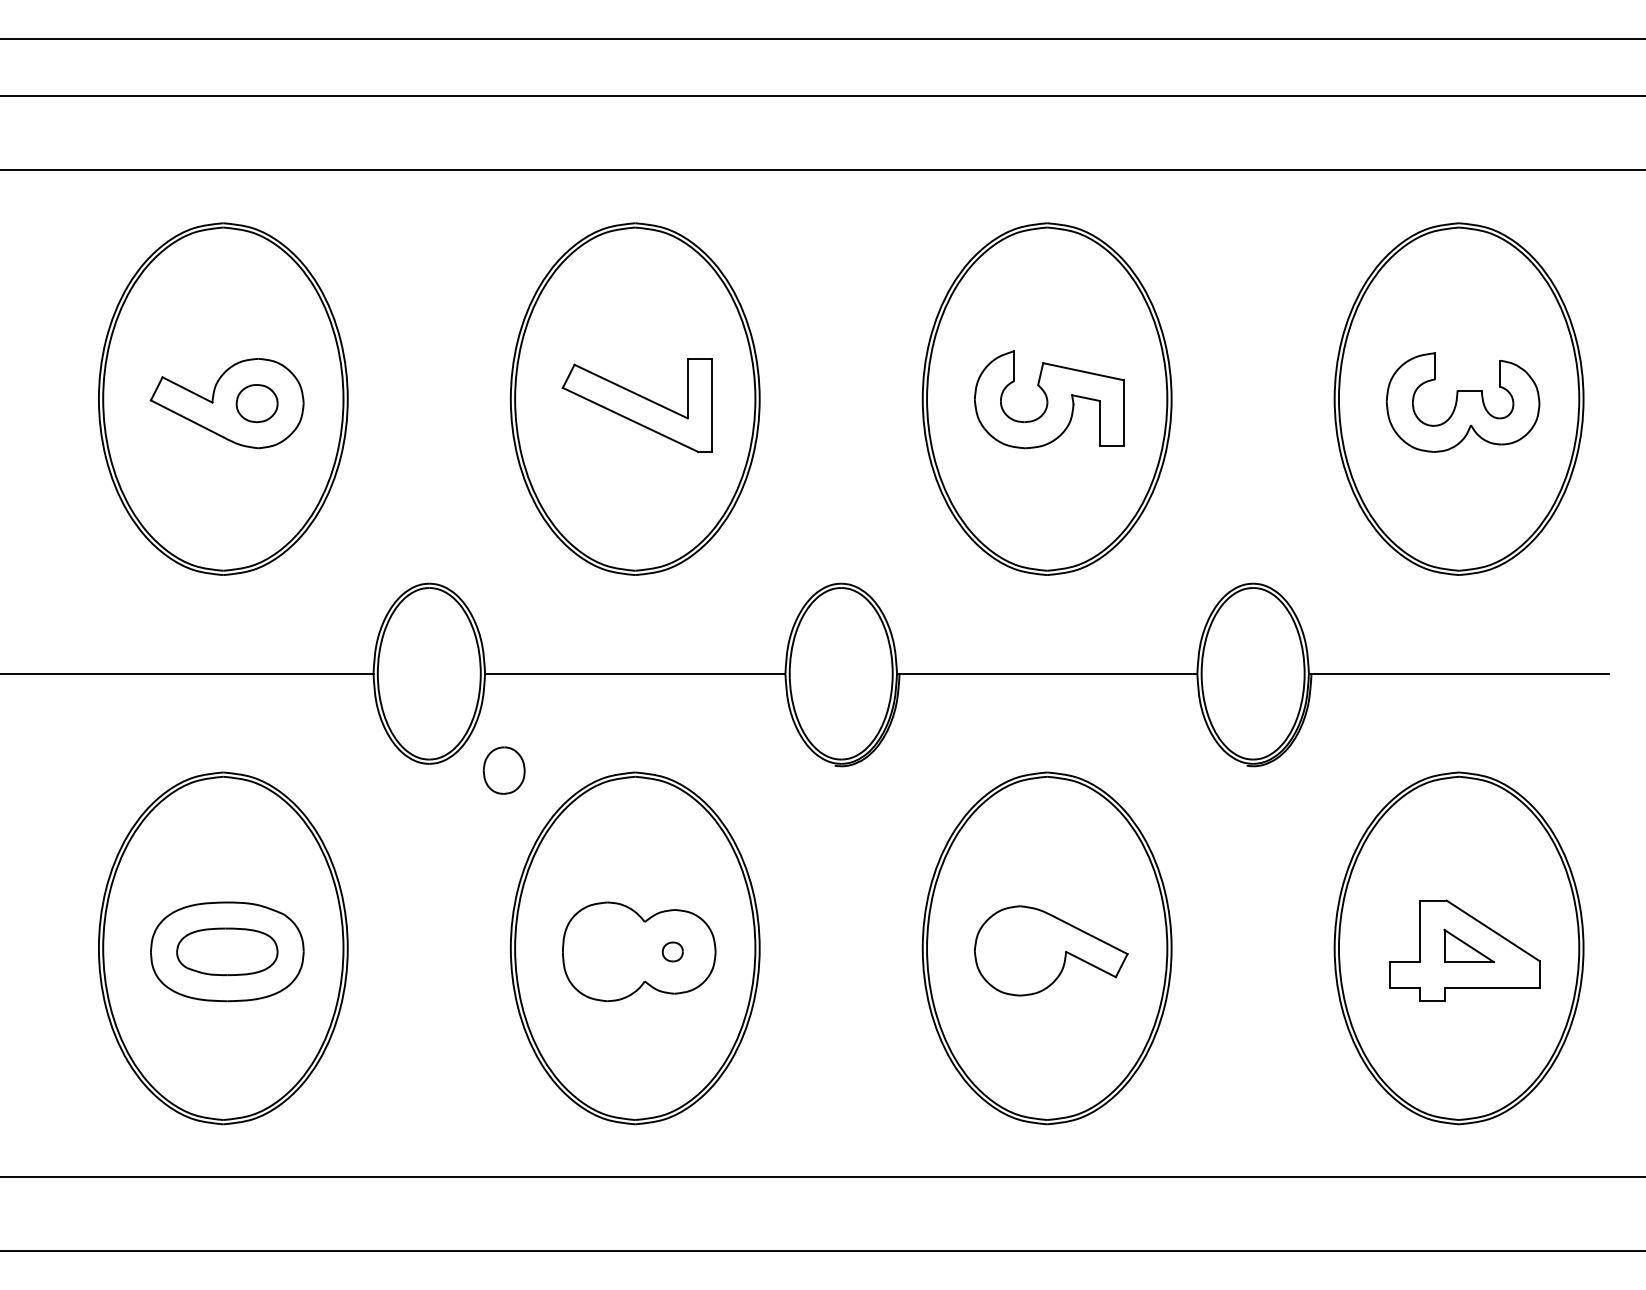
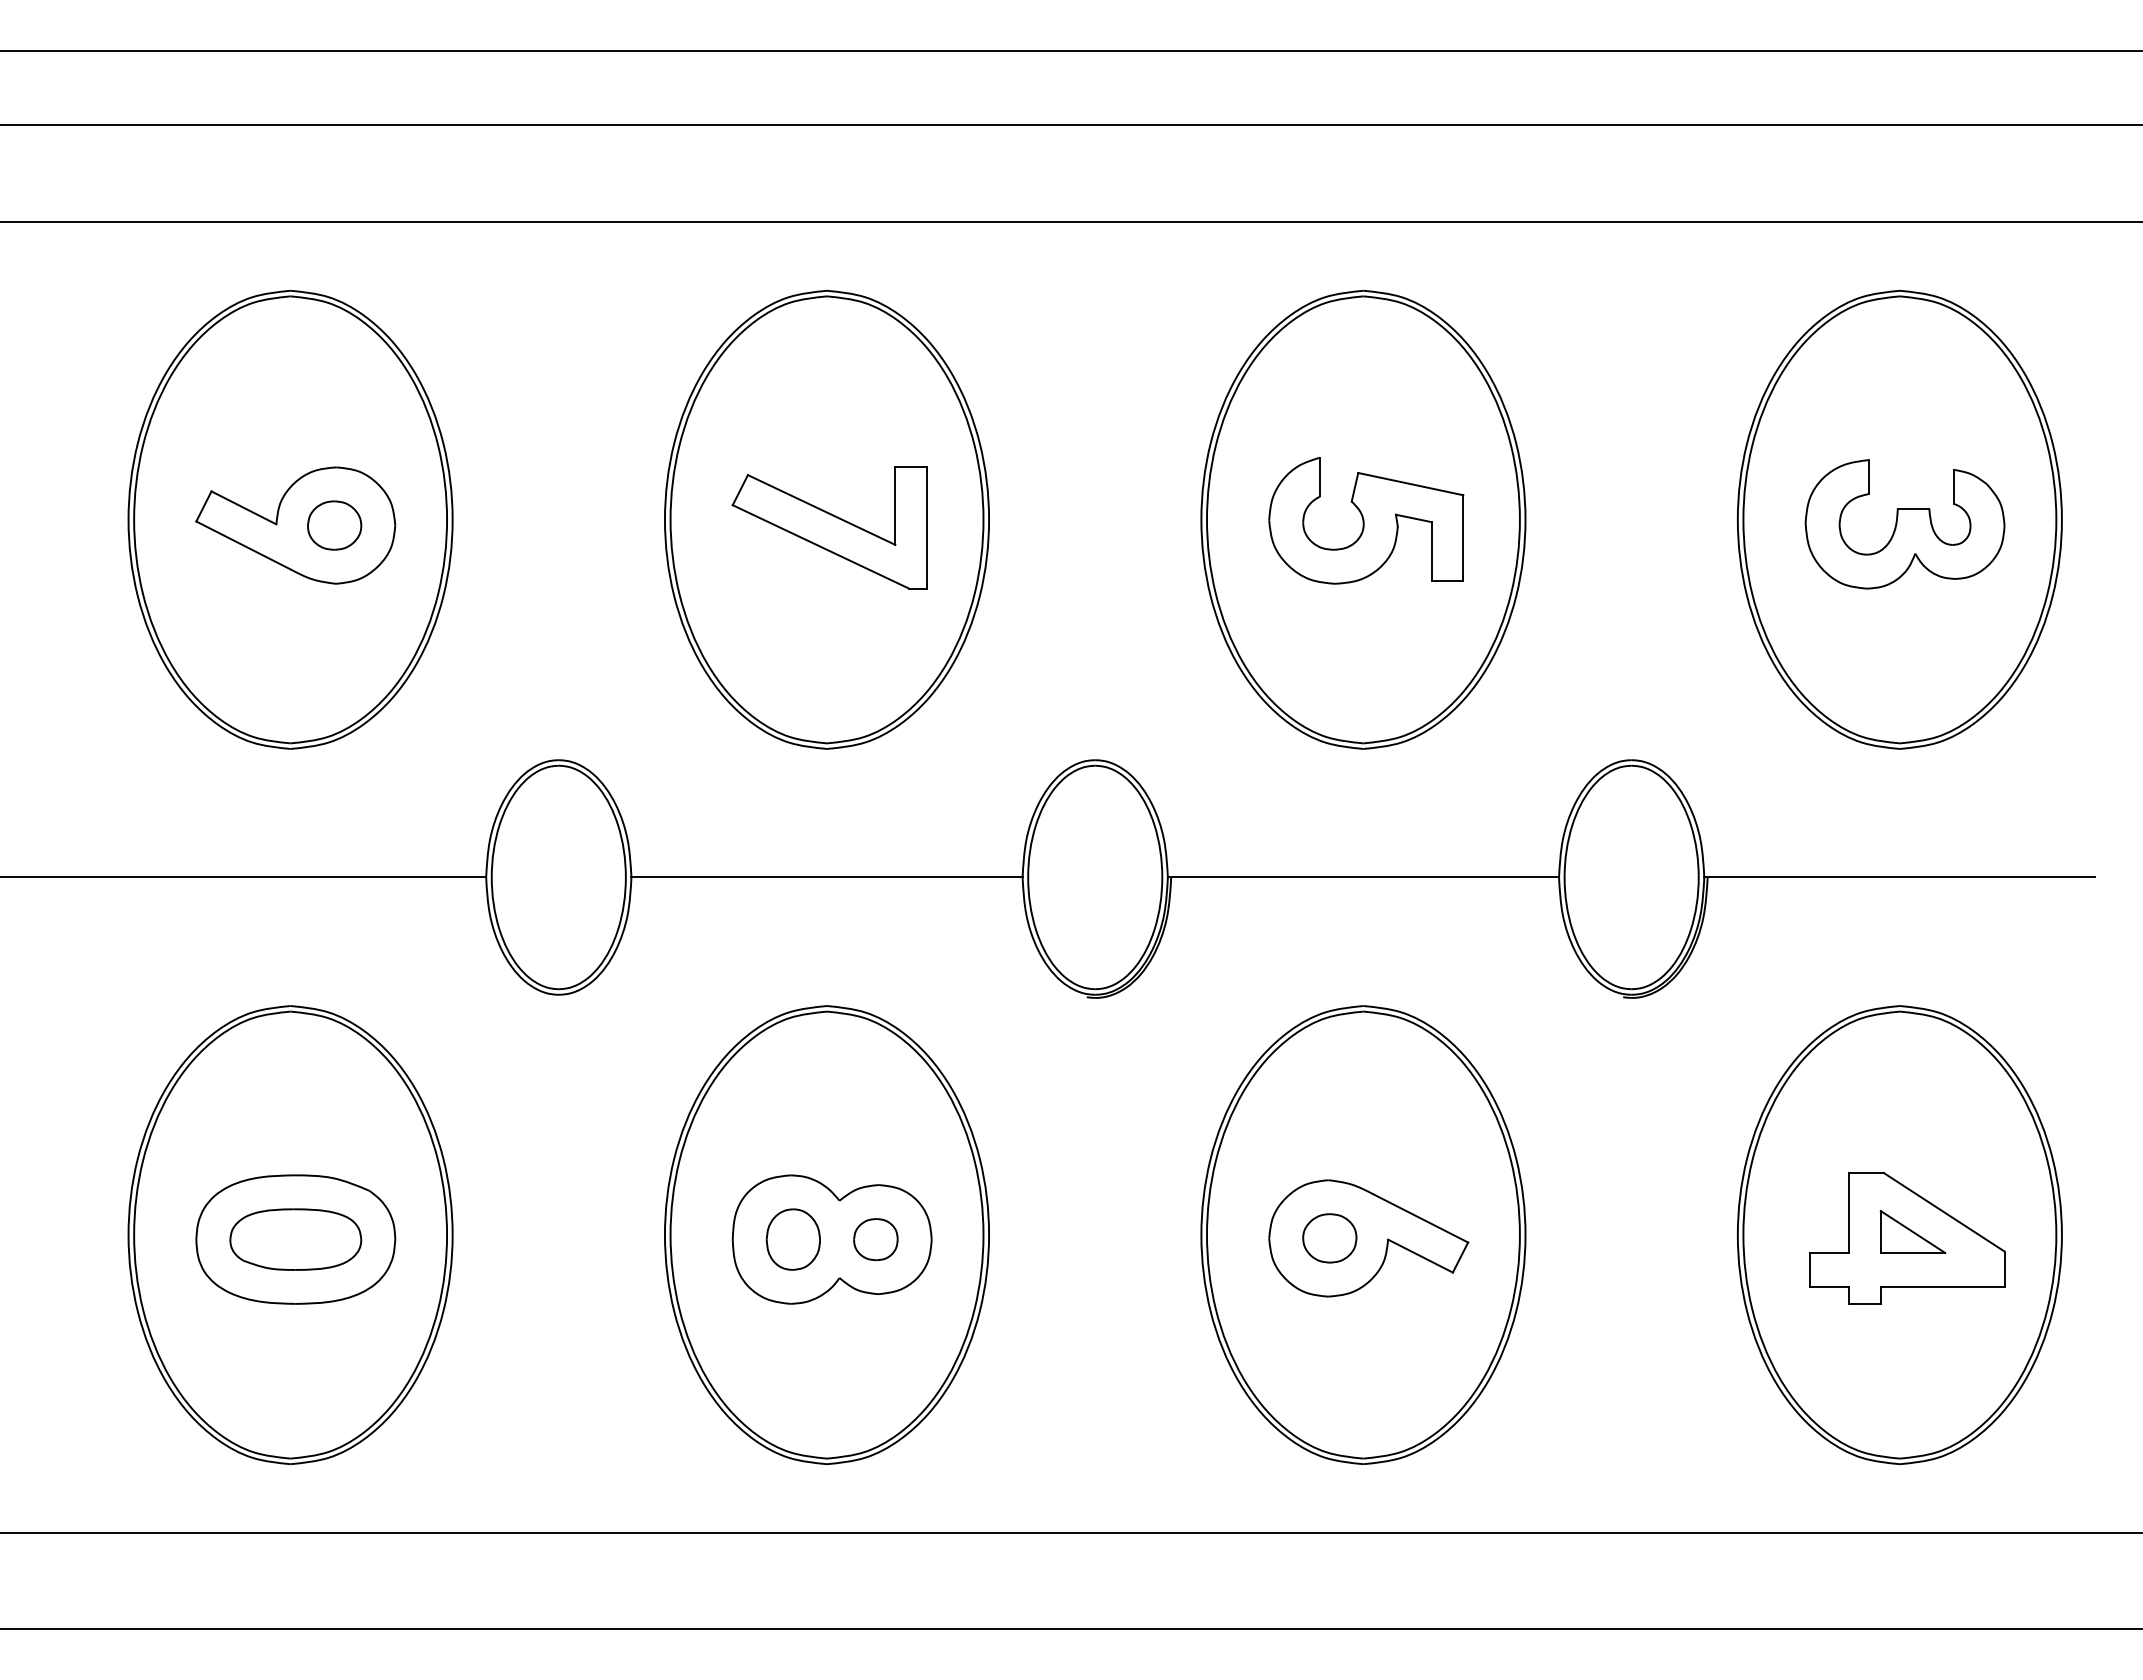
part: (503, 770) -> (792, 1239), moved
part: (672, 951) -> (875, 1239), size x1.67
part: (1021, 951) -> (1329, 1238), added

